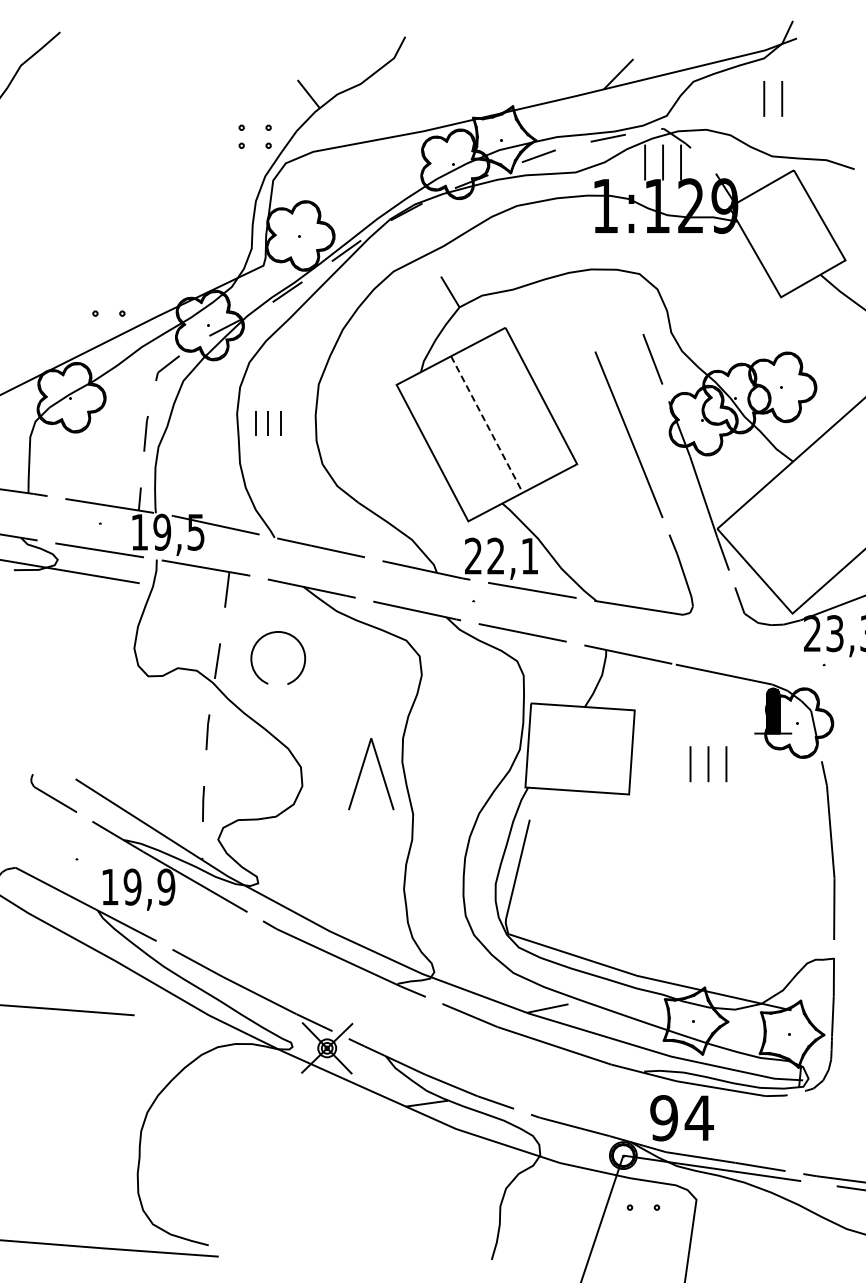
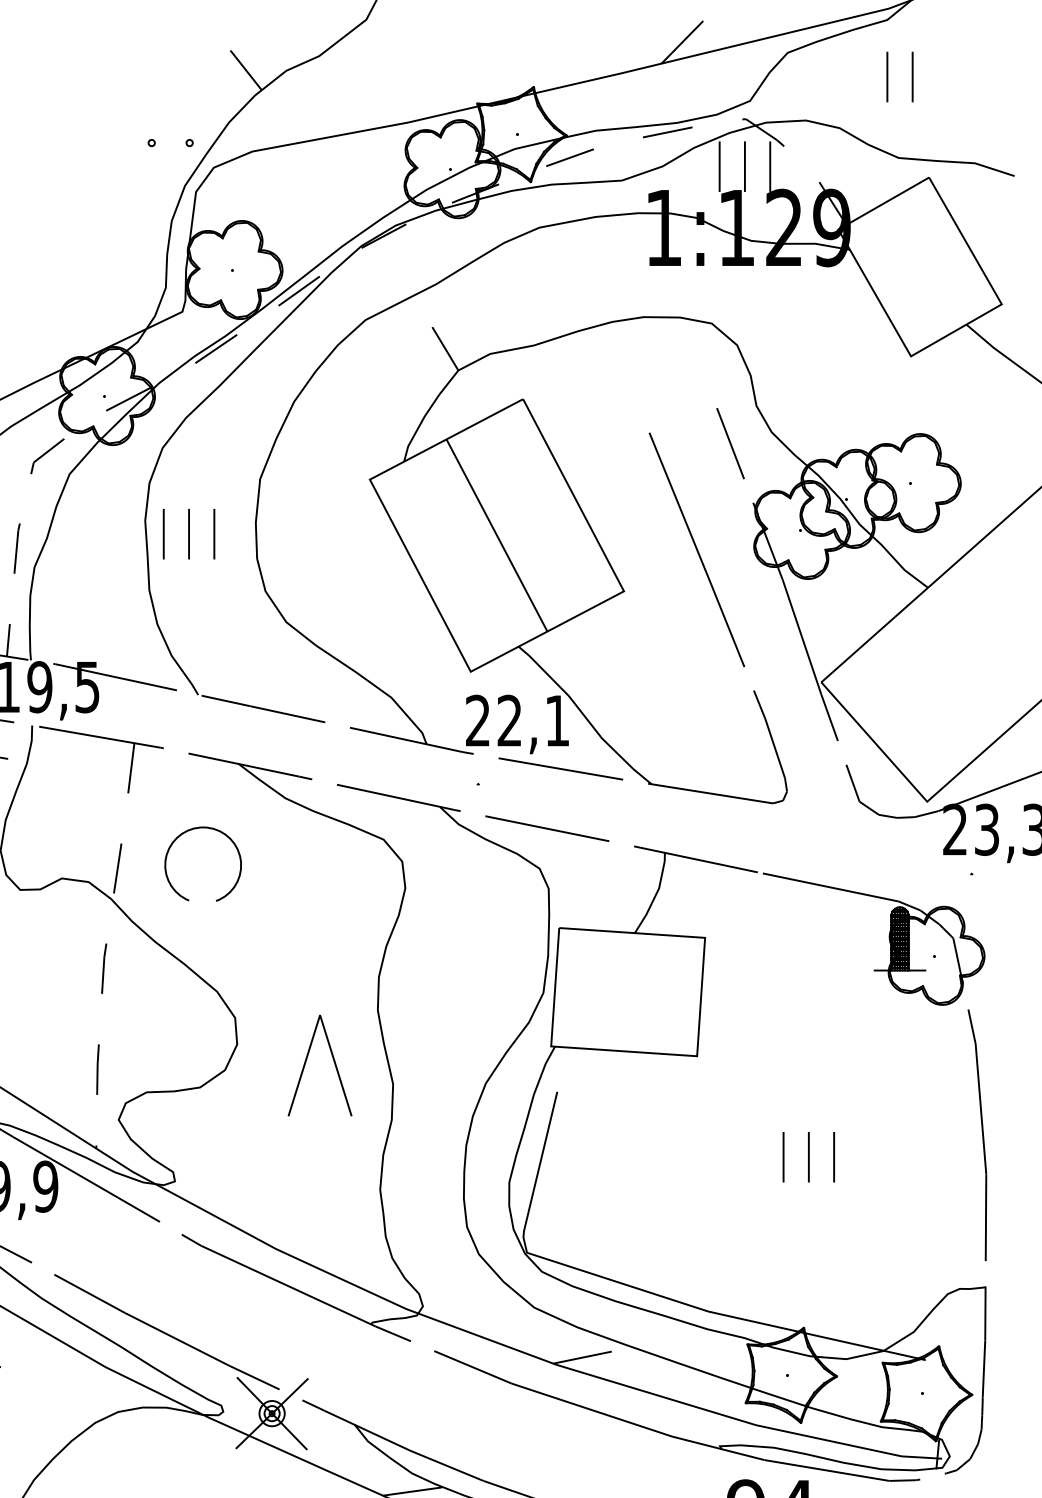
part: (244, 127) -> (155, 117), removed
part: (268, 423) -> (189, 533), size x1.43
line: (487, 425) -> (497, 536), dashed -> solid
part: (708, 764) -> (808, 1157), moved
part: (380, 771) -> (333, 1061), moved

